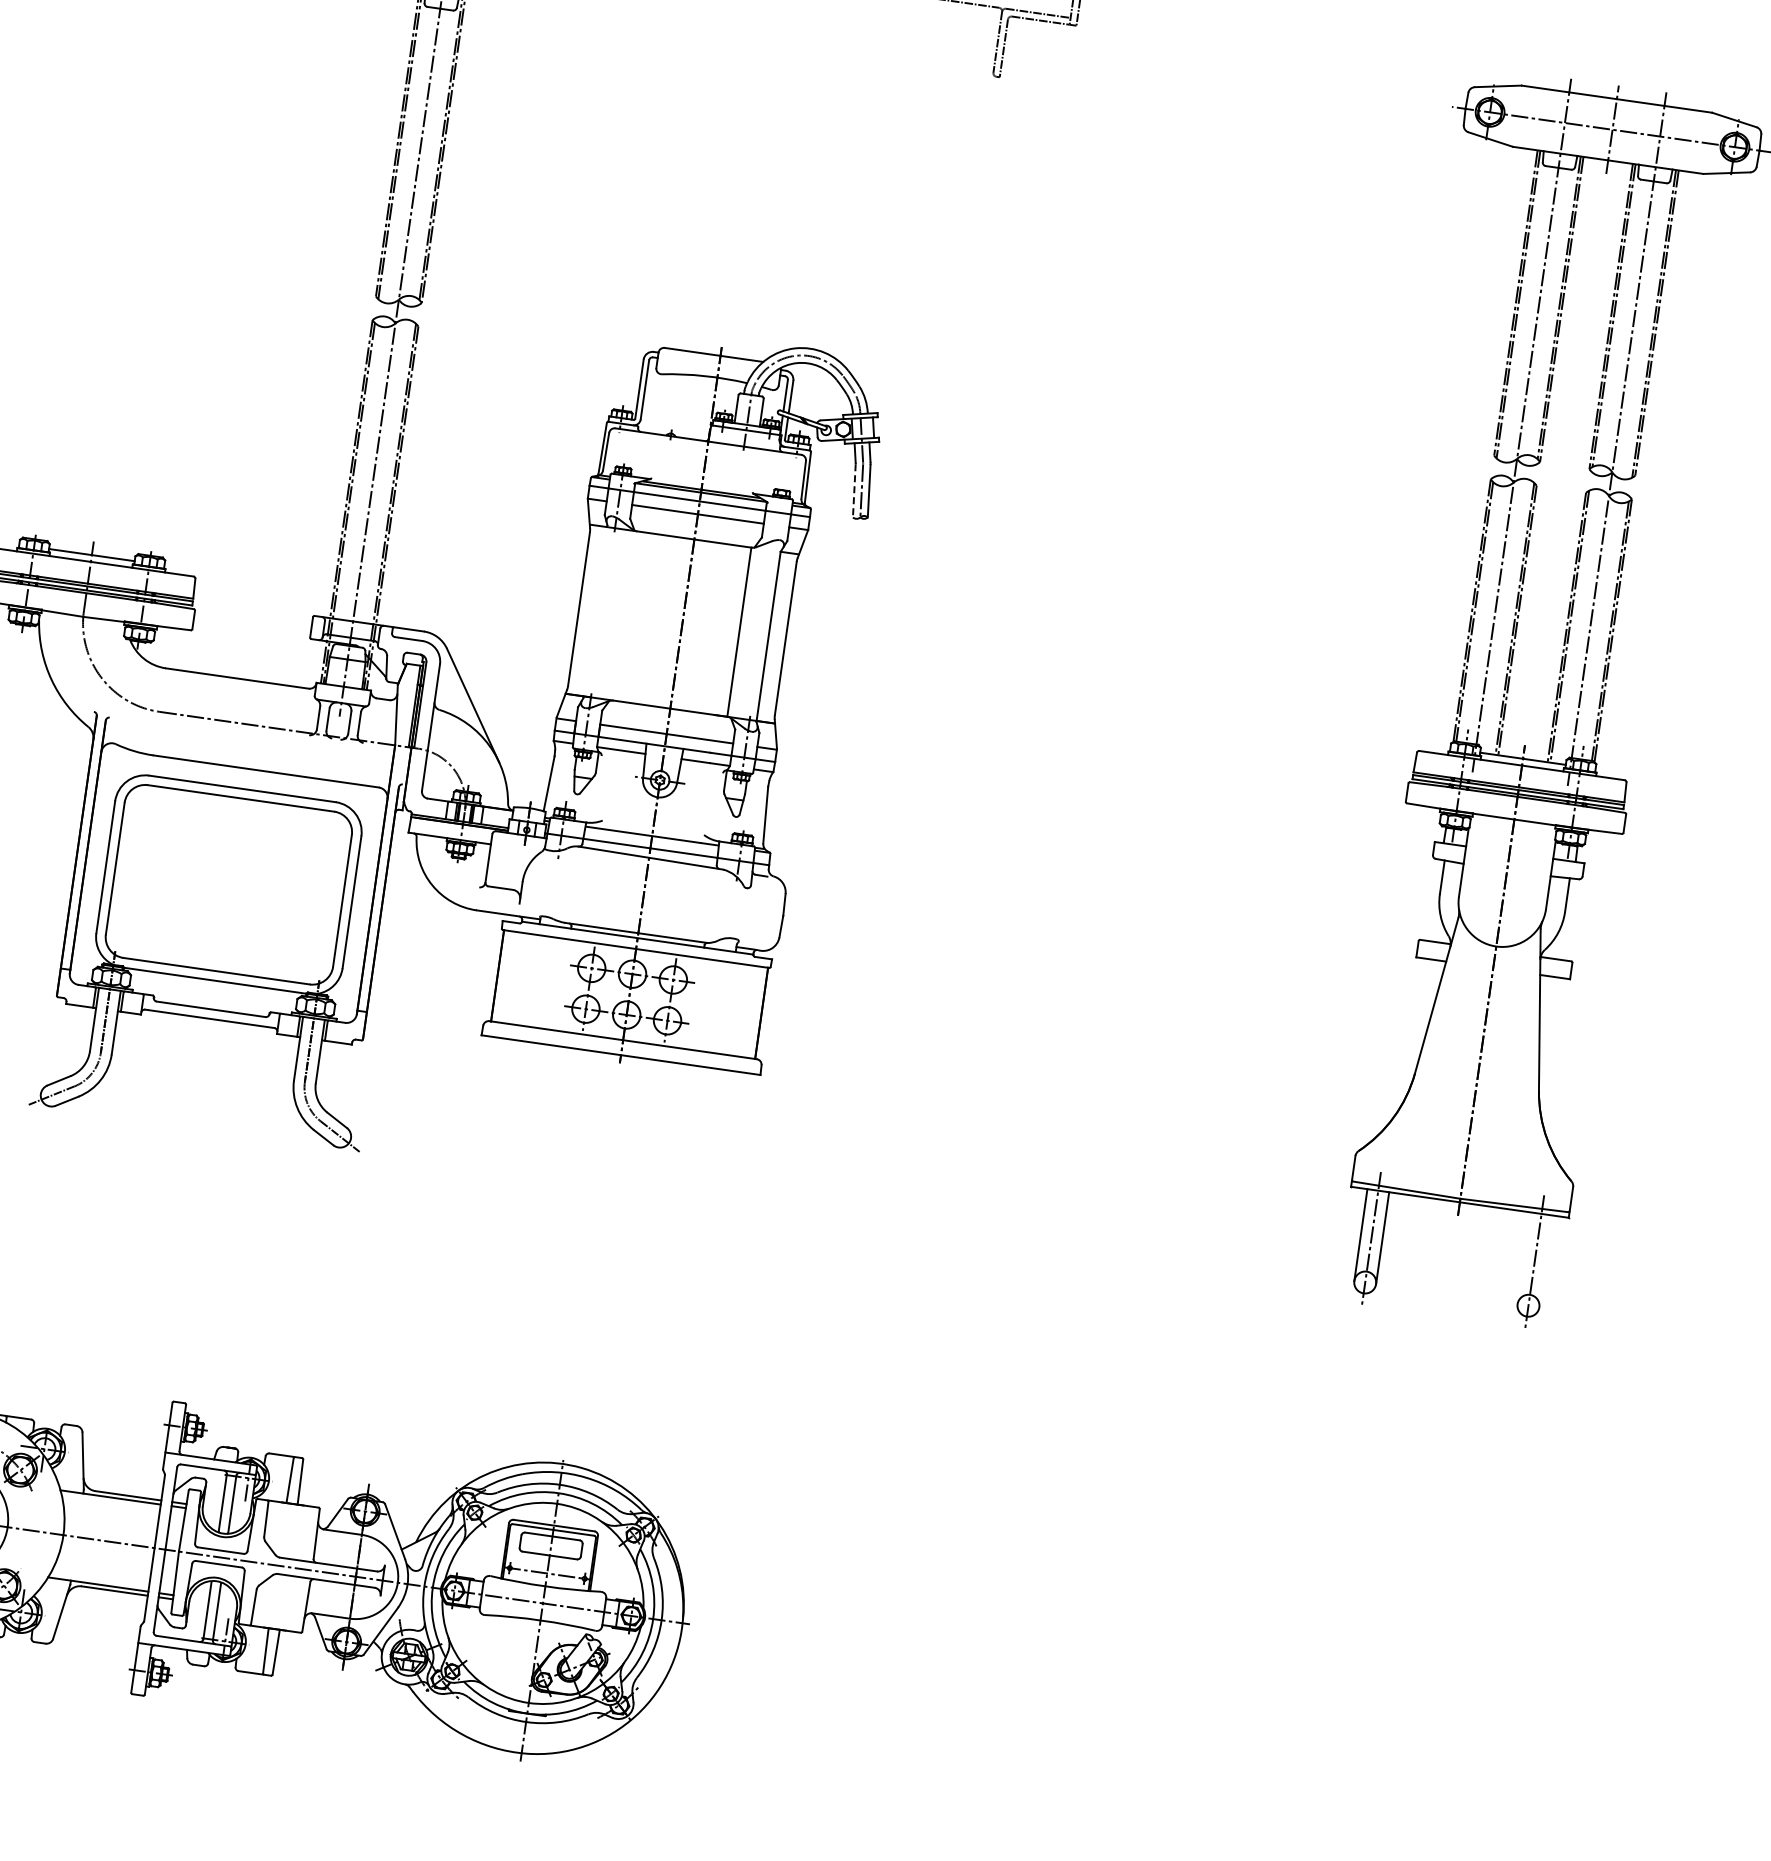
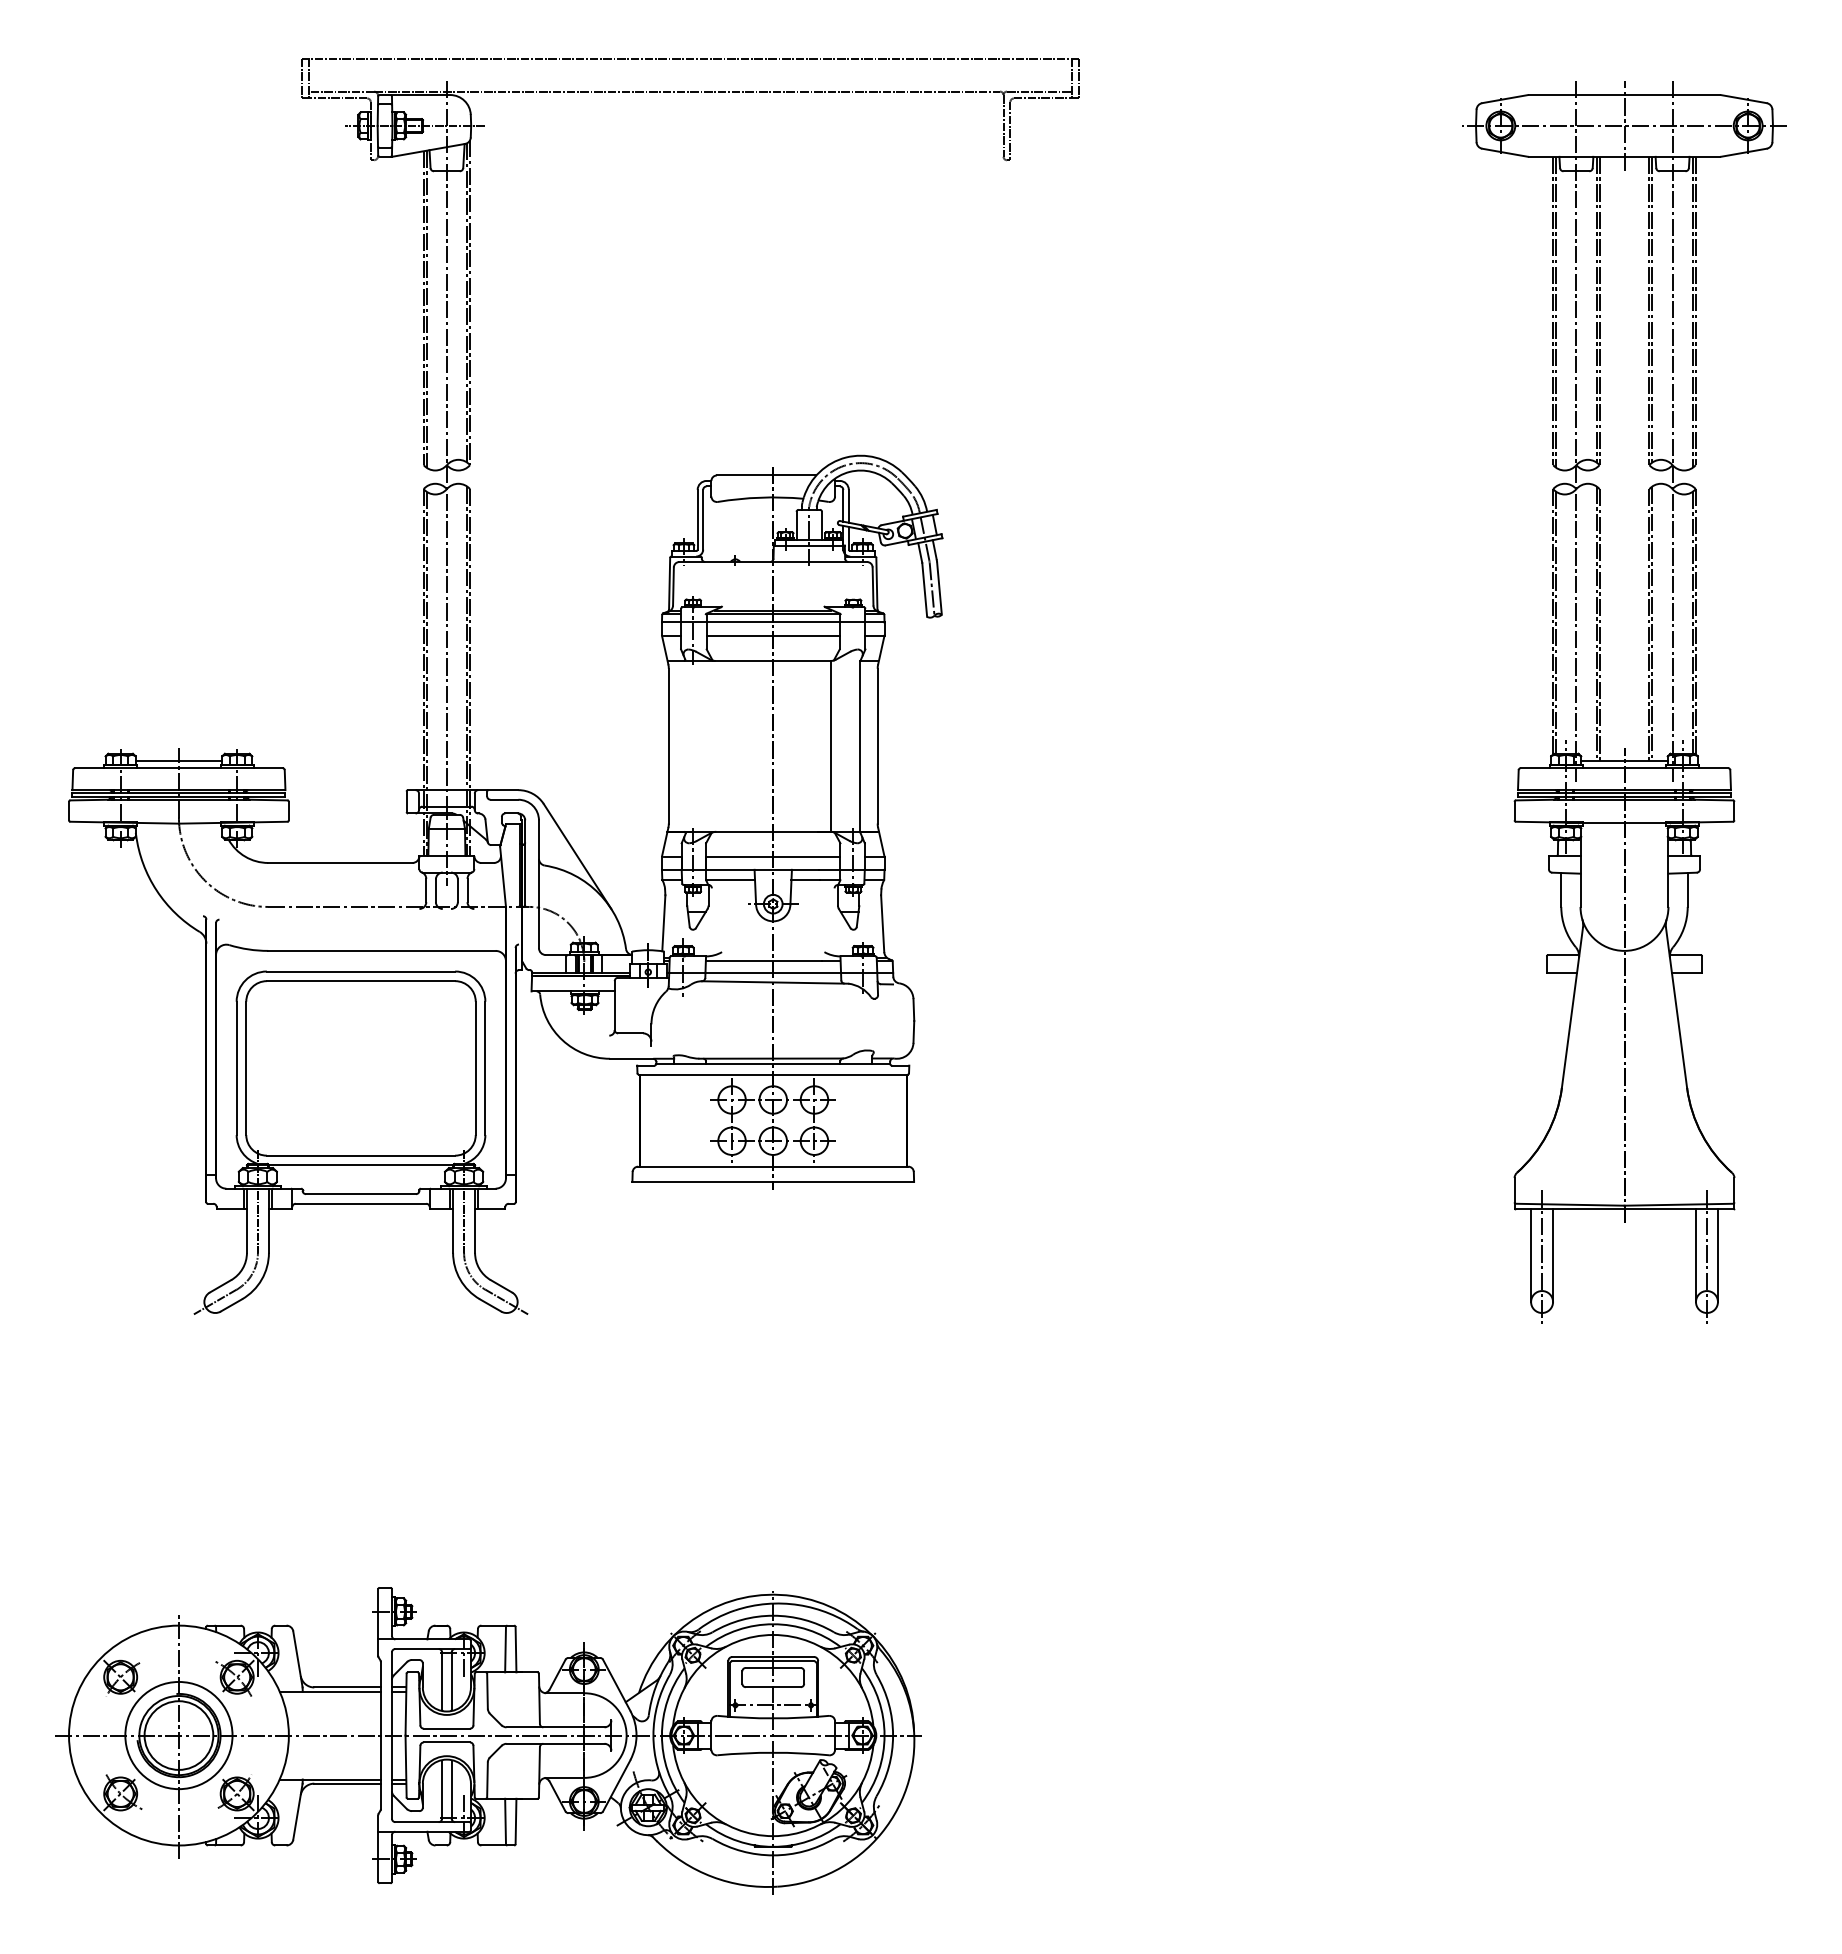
line: (854, 491) -> (924, 590), dashed -> solid
line: (1523, 1258) -> (1695, 1255), added
line: (1545, 1261) -> (1717, 1255), added

